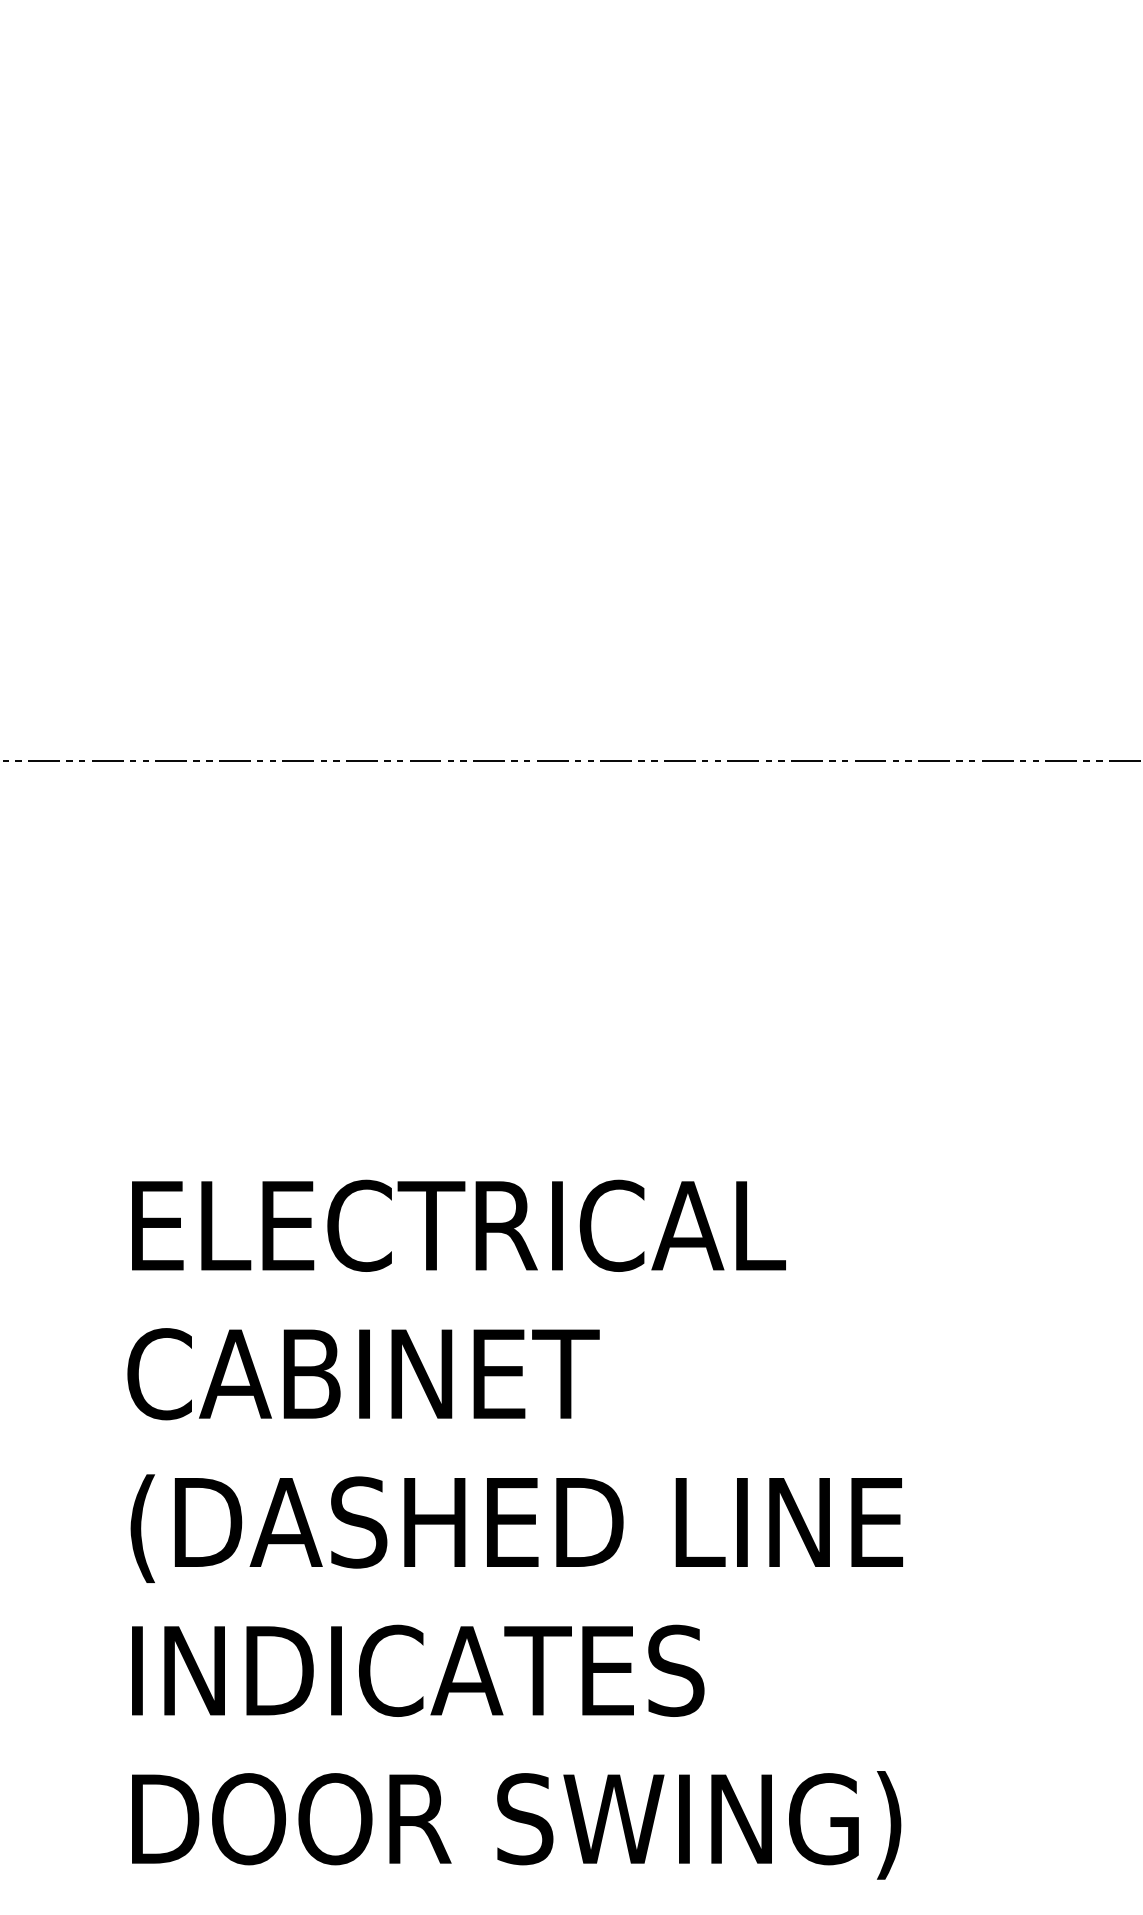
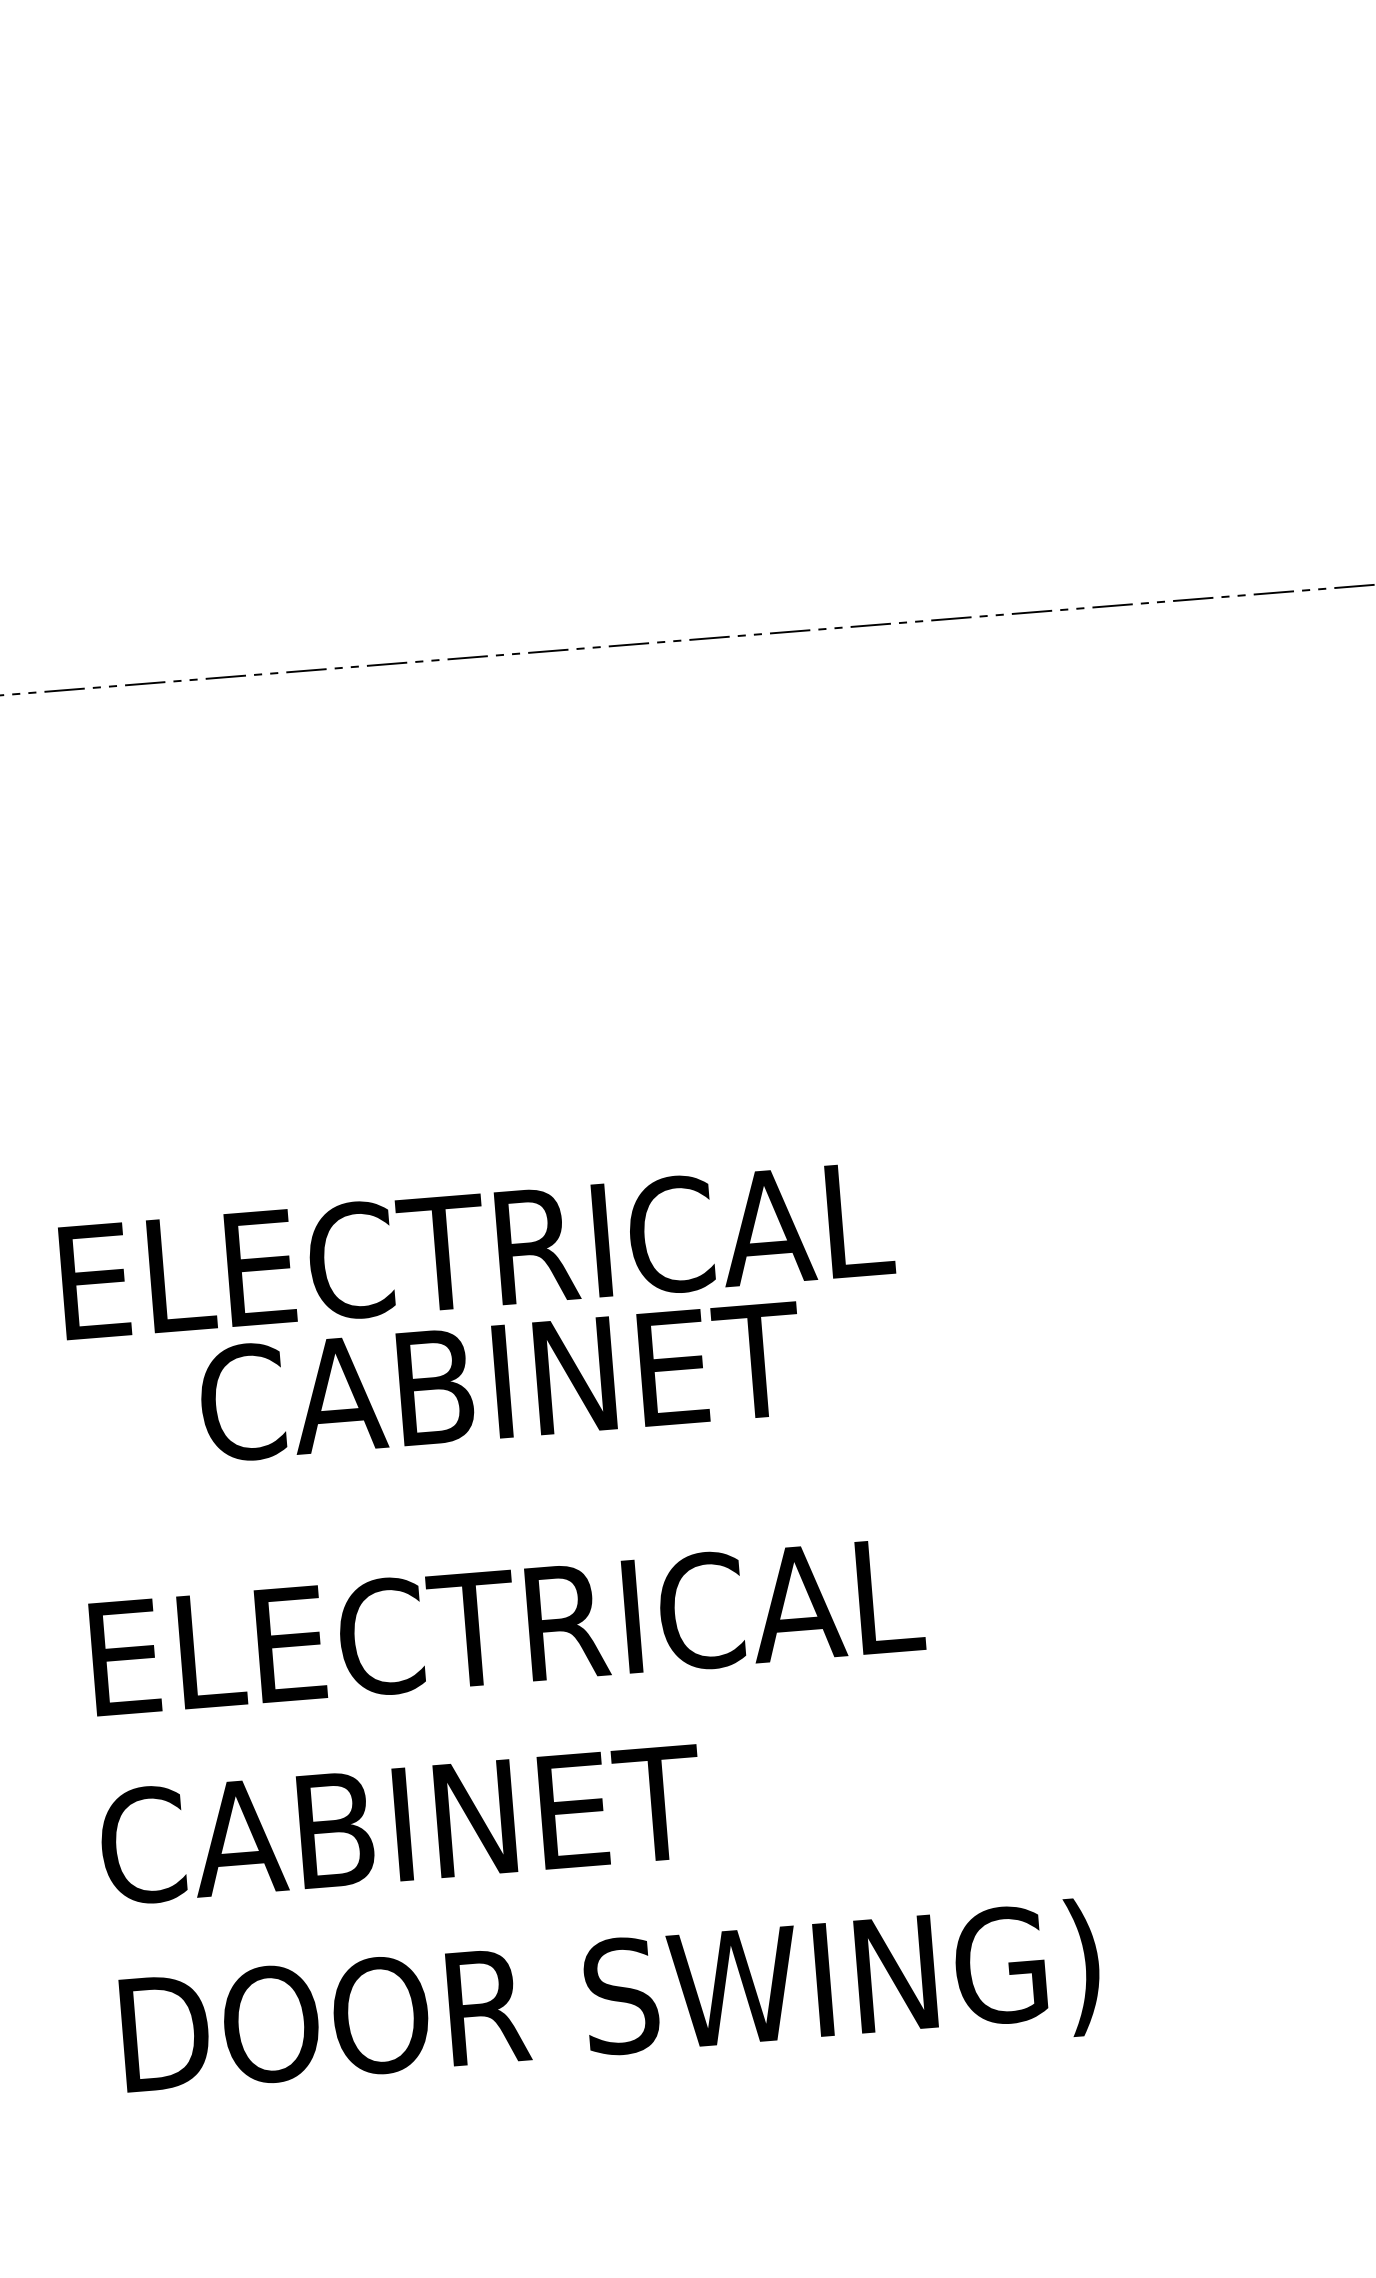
text: (363, 1374) -> (501, 1382), moved
text: (516, 1528) -> (580, 1628), (DASHED LINE -> ELECTRICAL
text: (415, 1670) -> (467, 1818), INDICATES -> CABINET

